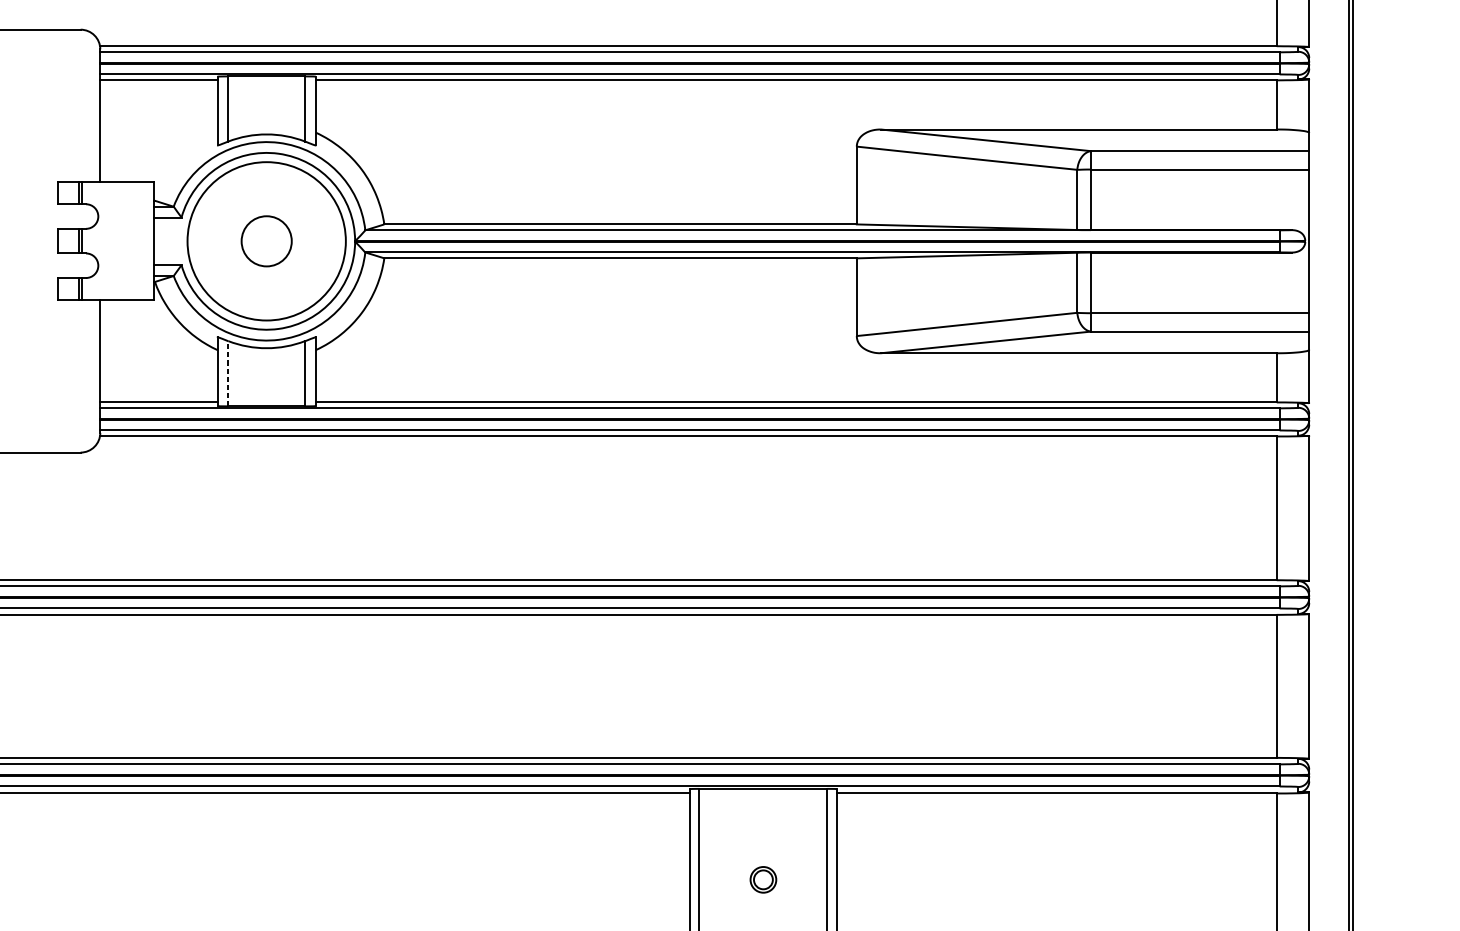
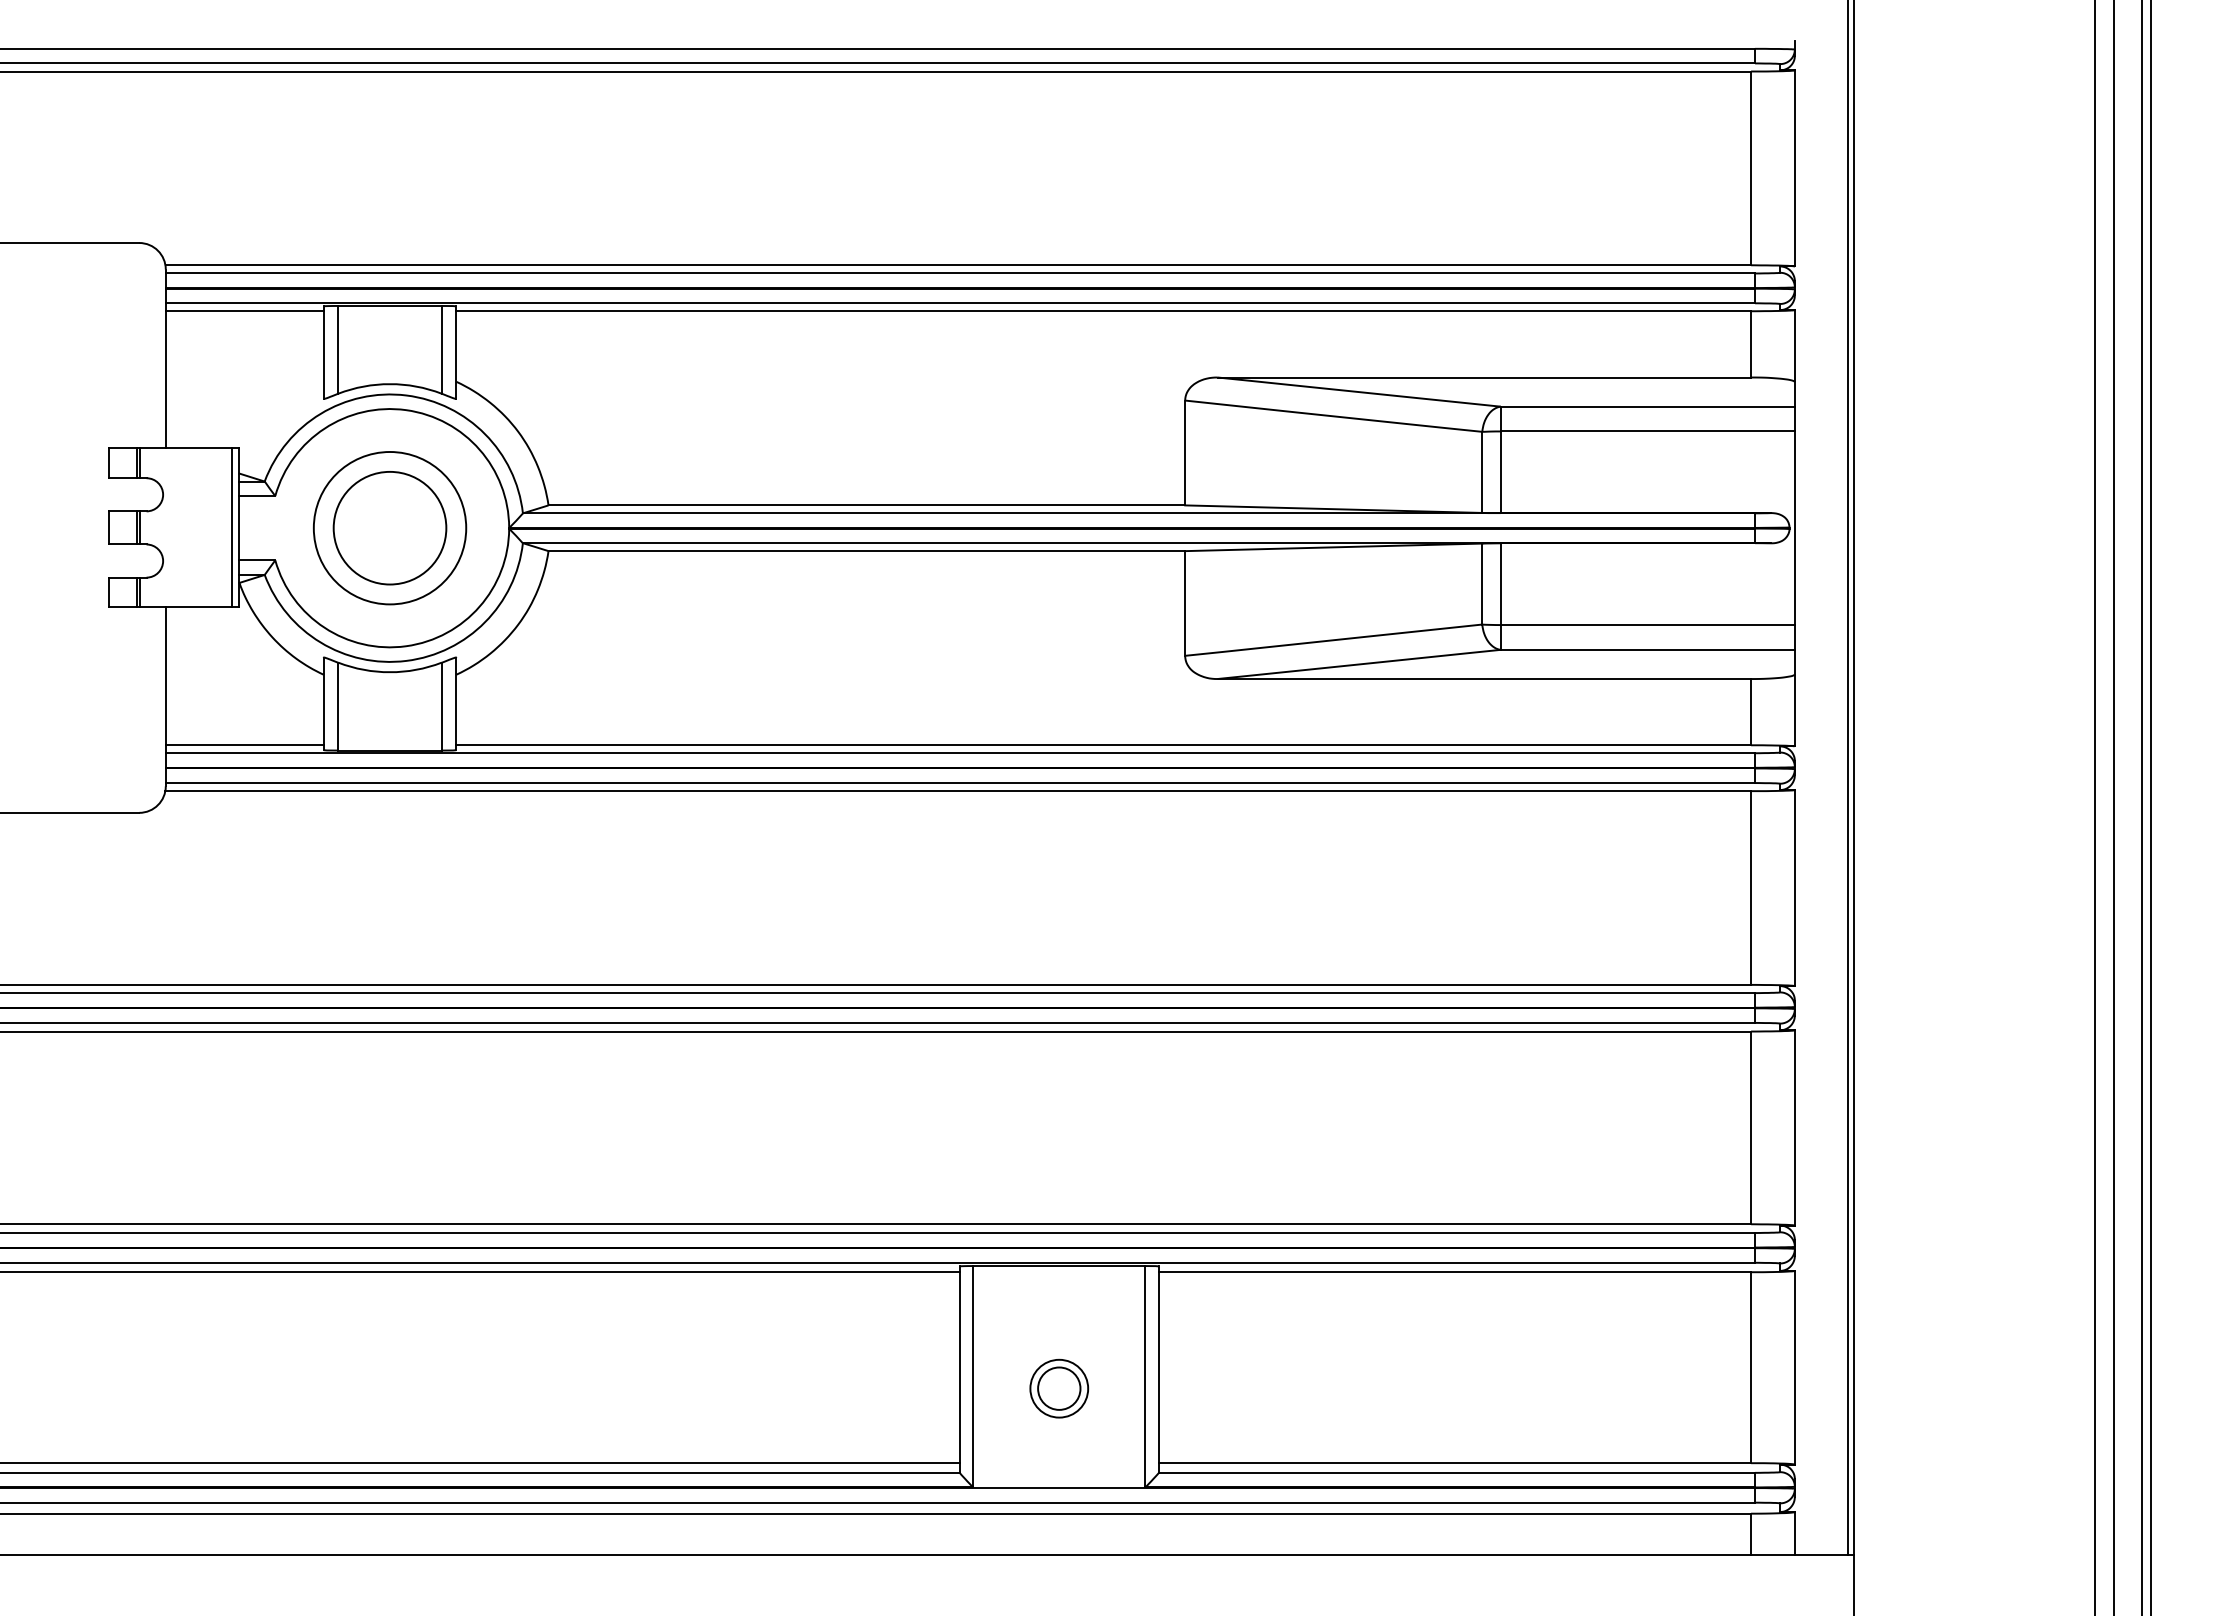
line: (149, 240) -> (232, 527), added
circle: (266, 240) -> (389, 527), size x1.67
circle: (266, 241) -> (389, 528), size x0.71
line: (228, 373) -> (338, 706), dashed -> solid
part: (763, 879) -> (1059, 1388), size x1.67

